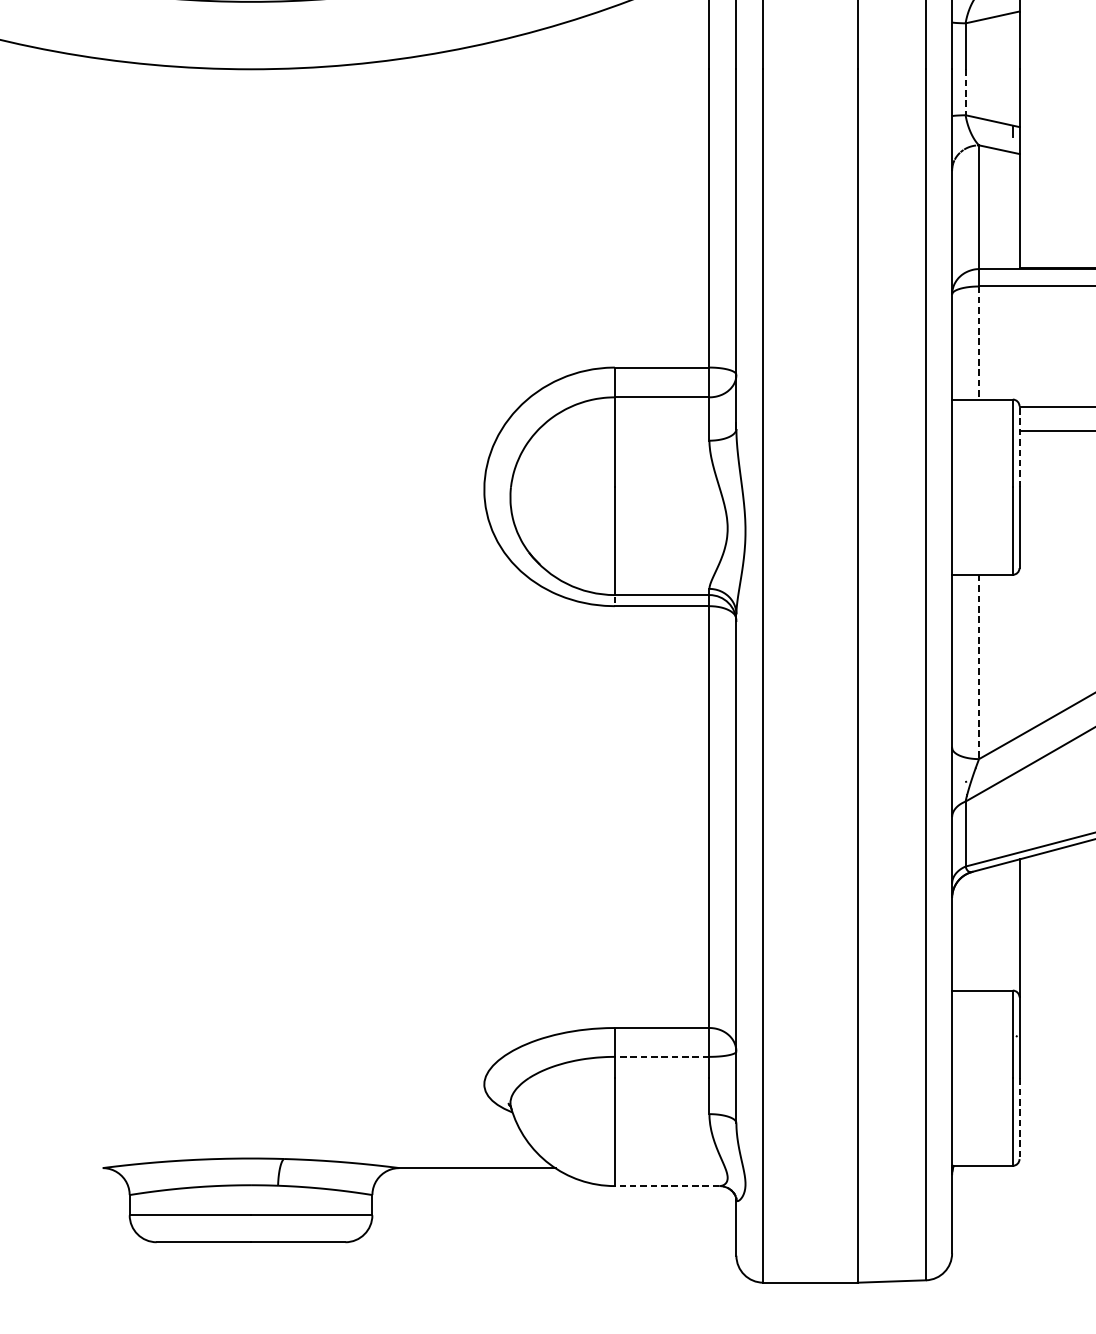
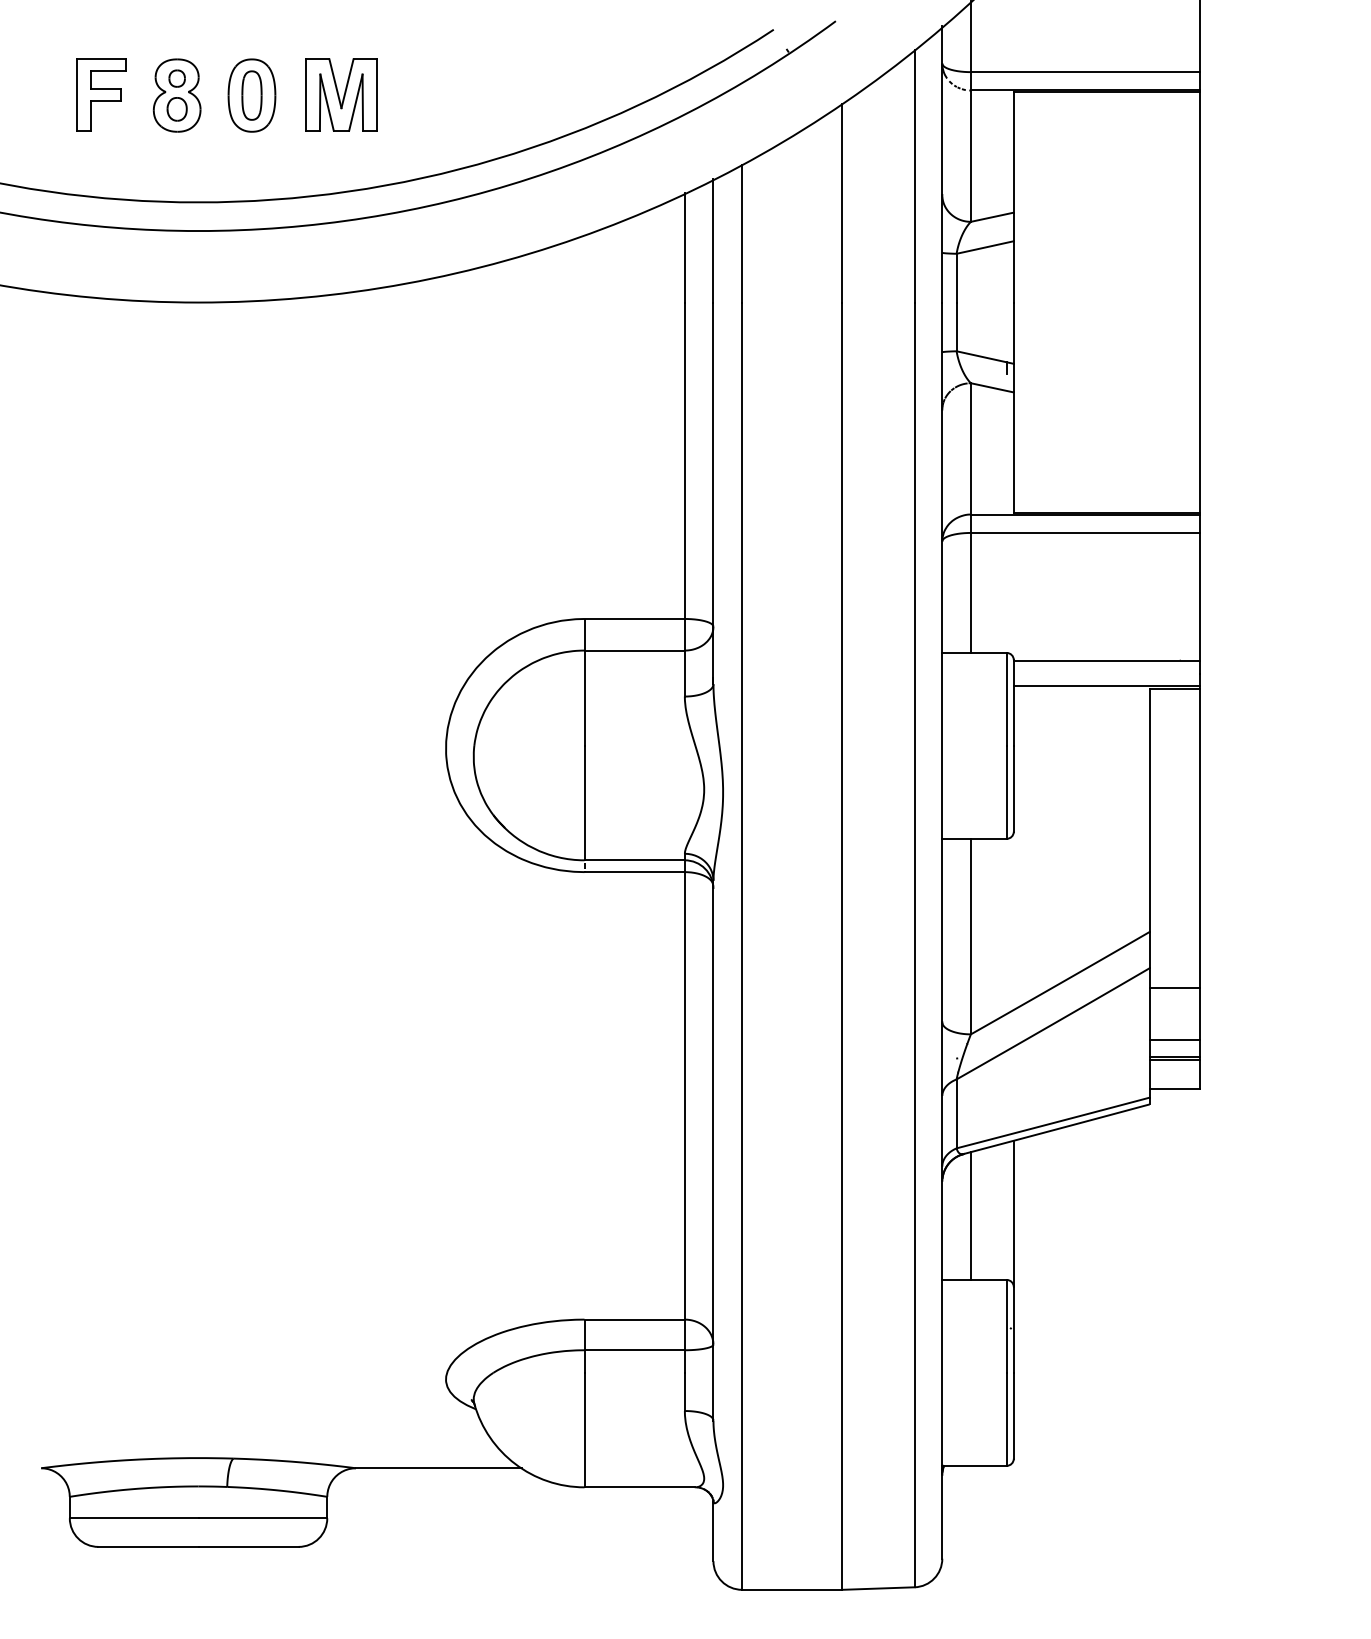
line: (965, 92) -> (956, 327), dashed -> solid
line: (978, 342) -> (970, 592), dashed -> solid
line: (1019, 446) -> (1013, 702), dashed -> solid
line: (978, 666) -> (970, 936), dashed -> solid
line: (978, 929) -> (970, 1215), added
line: (661, 1057) -> (634, 1350), dashed -> solid
line: (1019, 1118) -> (1013, 1415), dashed -> solid
line: (666, 1186) -> (639, 1487), dashed -> solid

